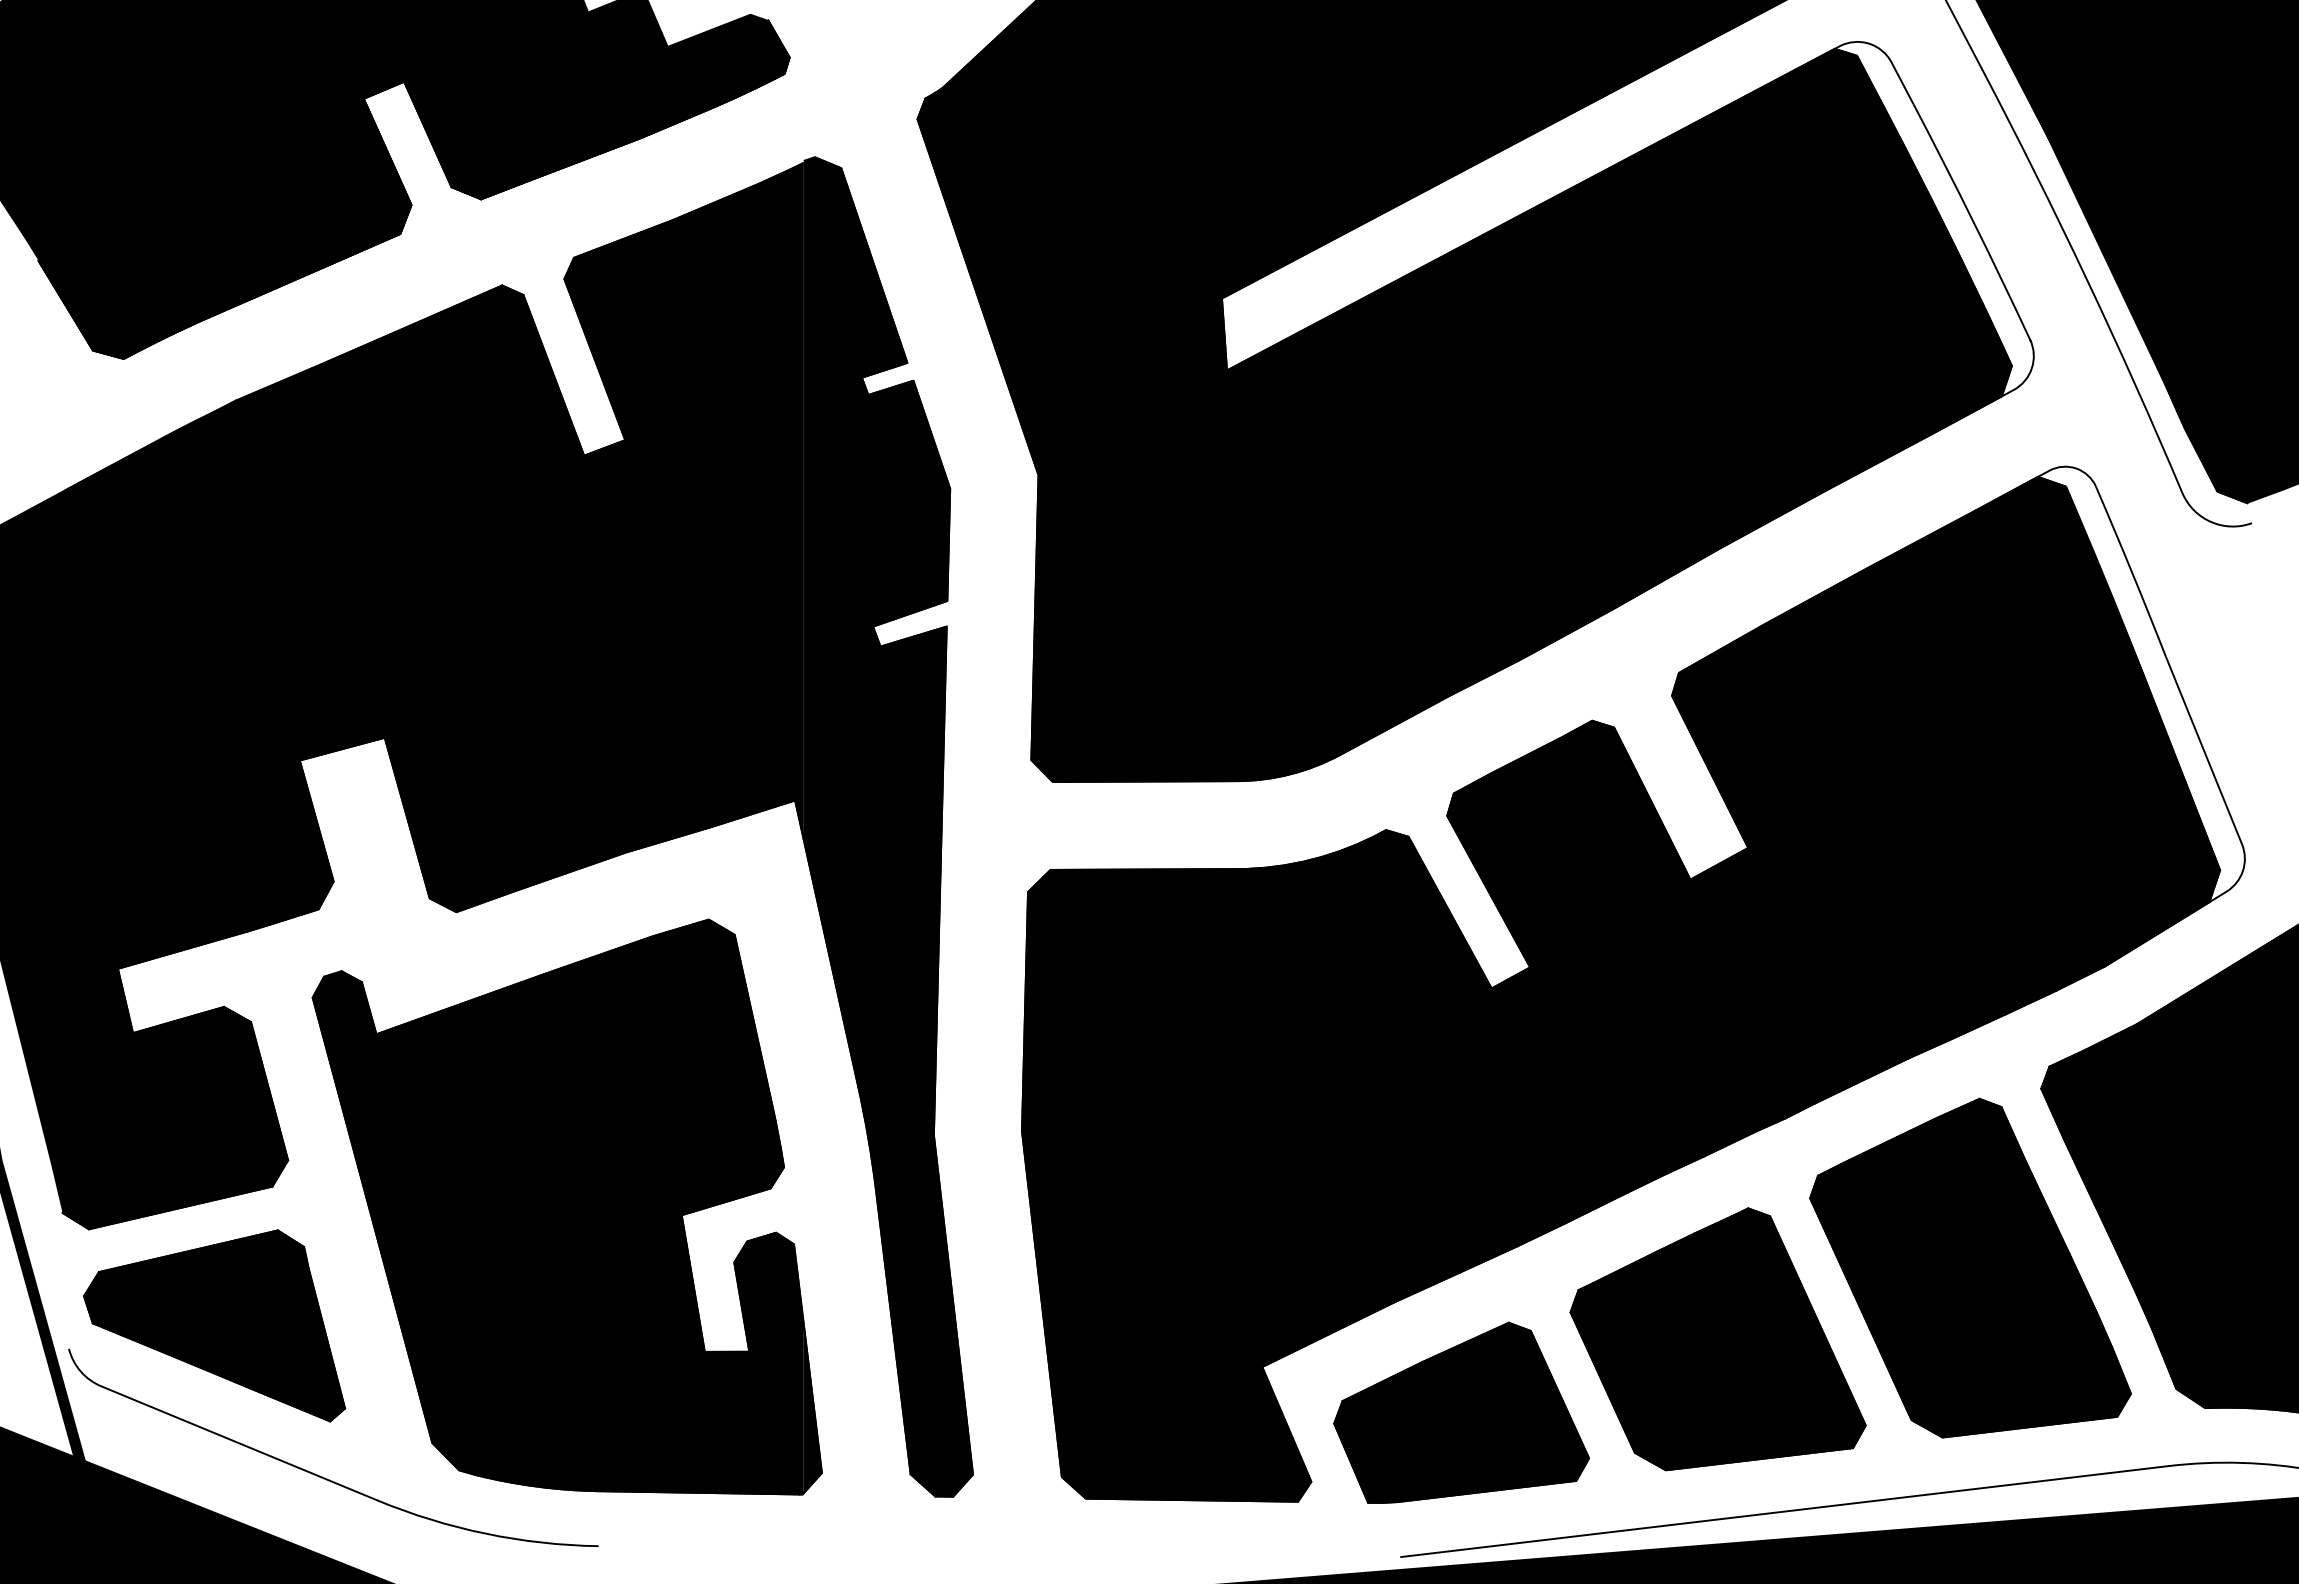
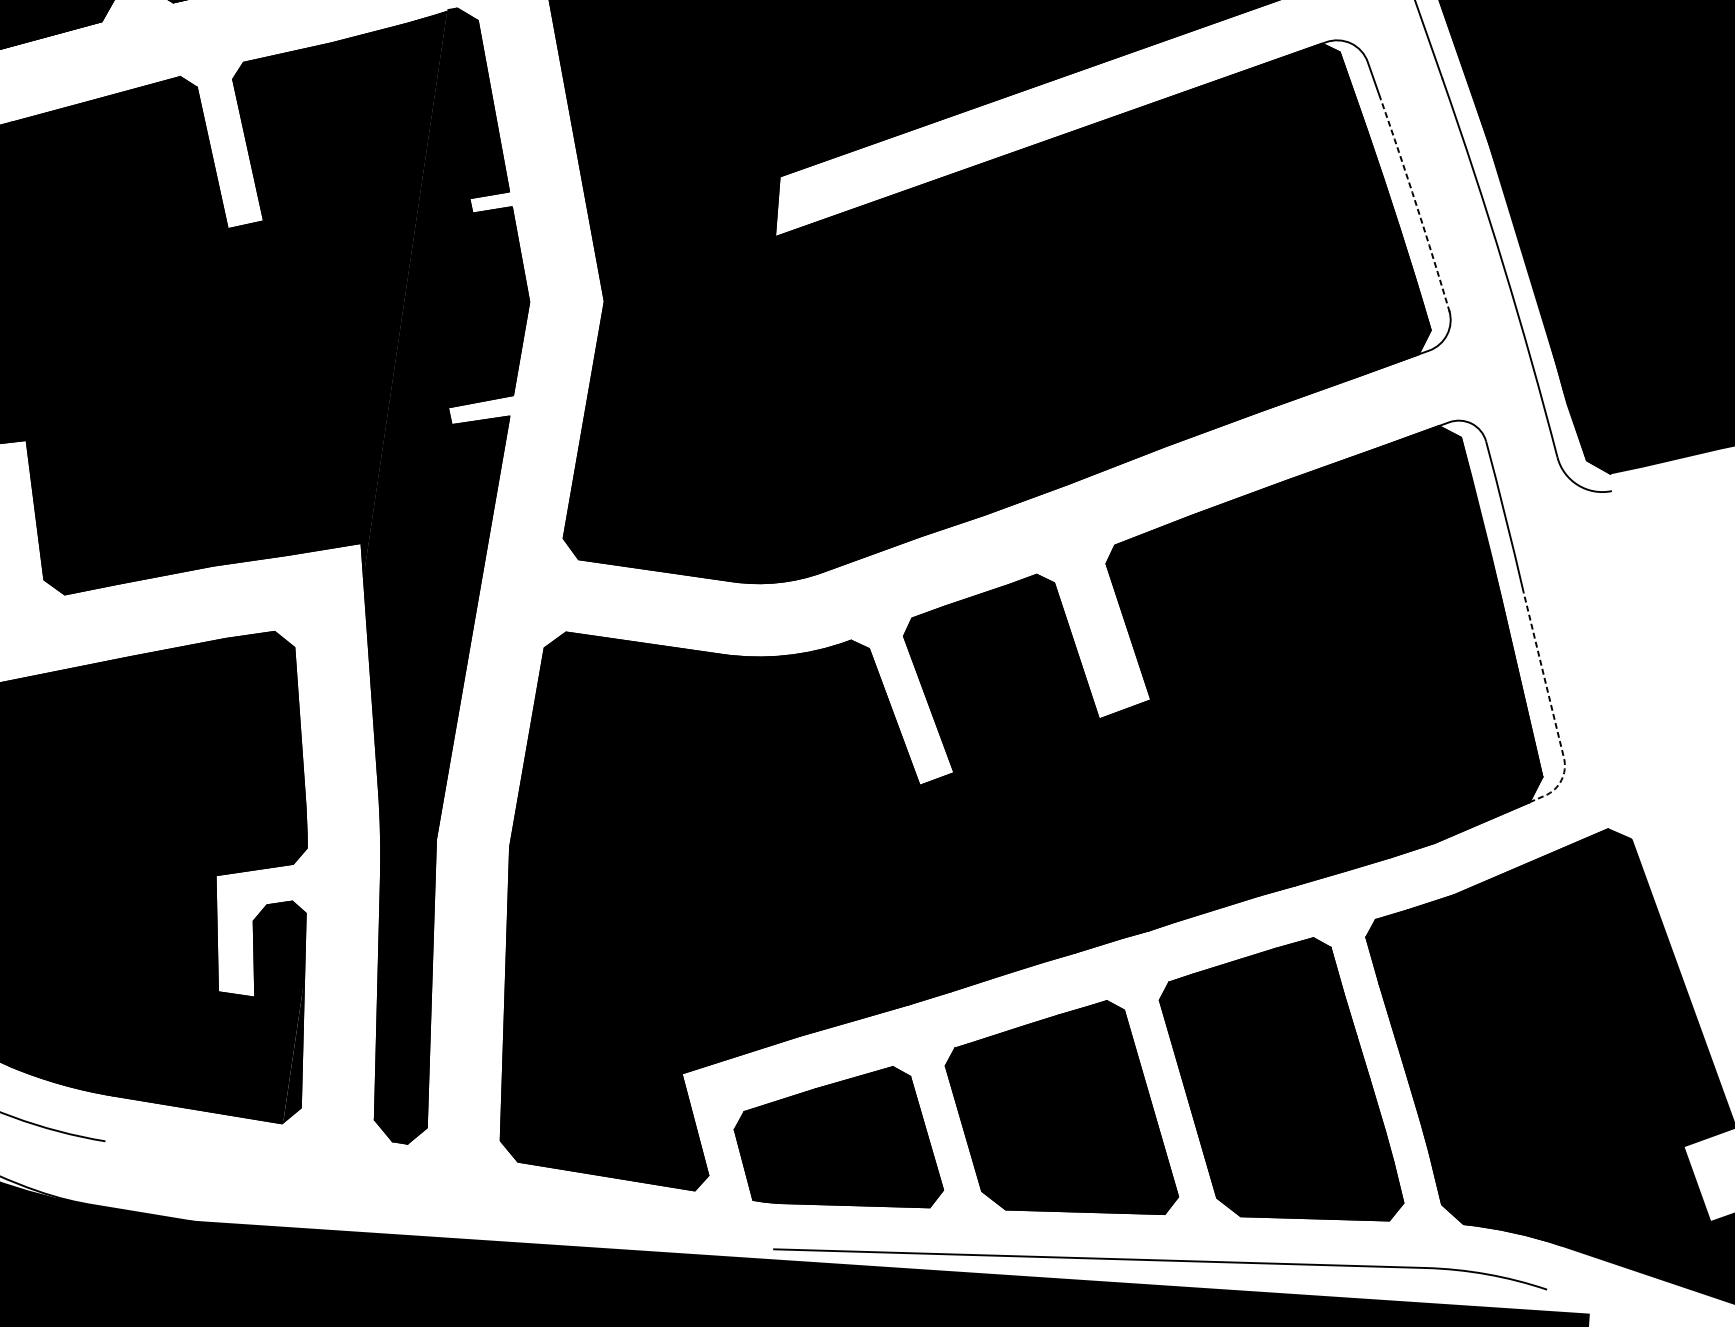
arc: (1973, 222) -> (1416, 205), solid -> dashed
line: (2222, 797) -> (1553, 716), solid -> dashed

